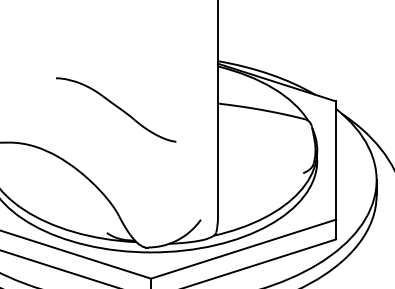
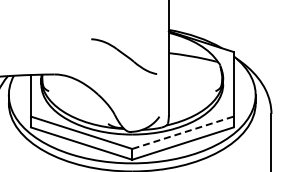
part: (114, 109) -> (123, 56), moved
line: (242, 248) -> (182, 132), solid -> dashed

